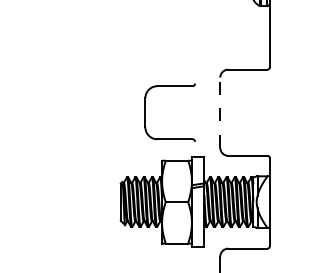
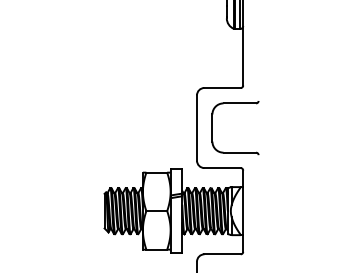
part: (145, 113) -> (212, 128), moved
line: (220, 113) -> (197, 128), dashed -> solid

